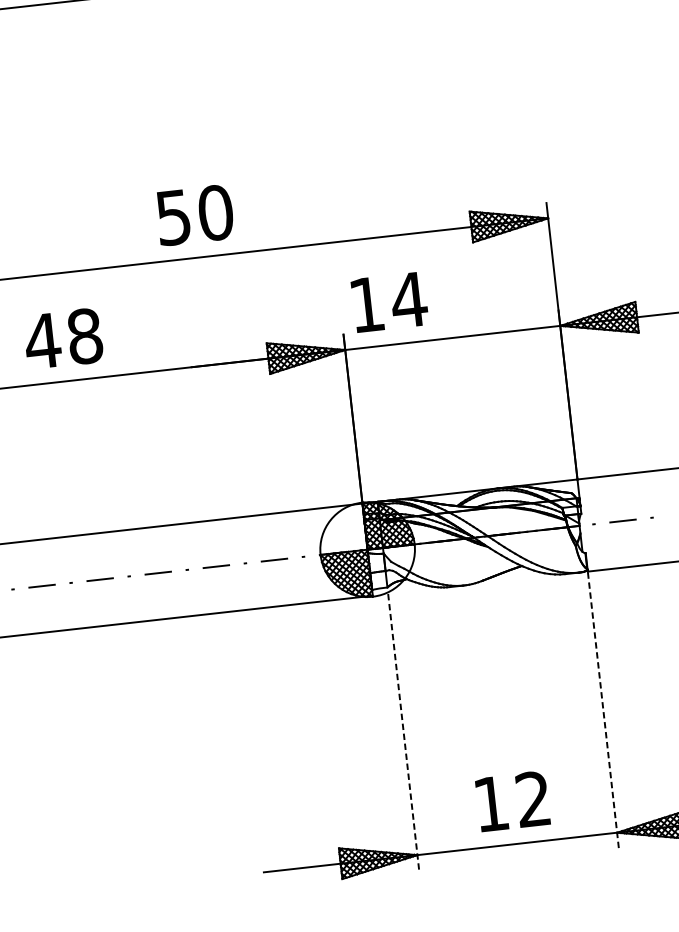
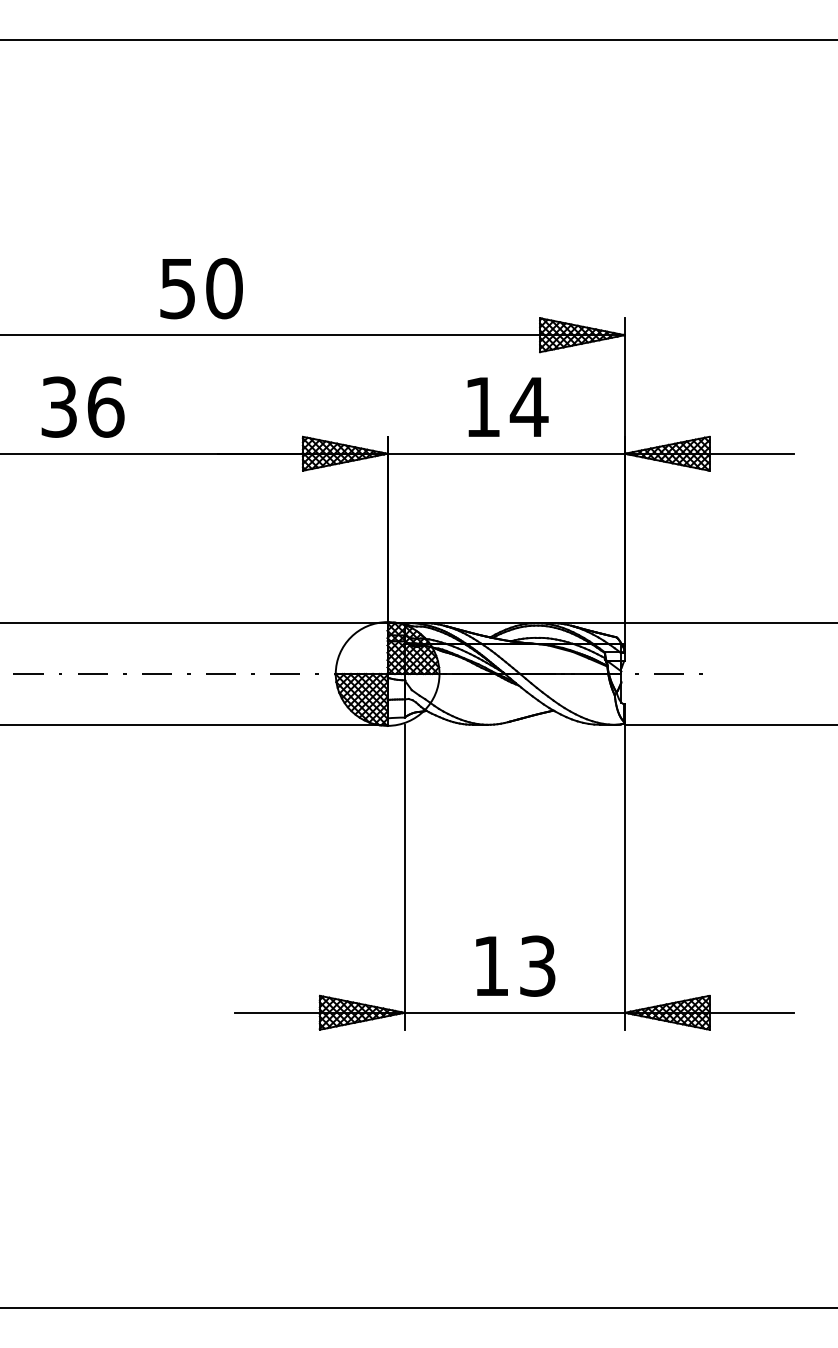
text: (195, 215) -> (201, 288), moved
text: (389, 301) -> (507, 406), moved
text: (62, 338) -> (81, 406), 48 -> 36
line: (602, 709) -> (624, 876), dashed -> solid
line: (403, 732) -> (404, 877), dashed -> solid
text: (533, 798) -> (537, 965), 12 -> 13

